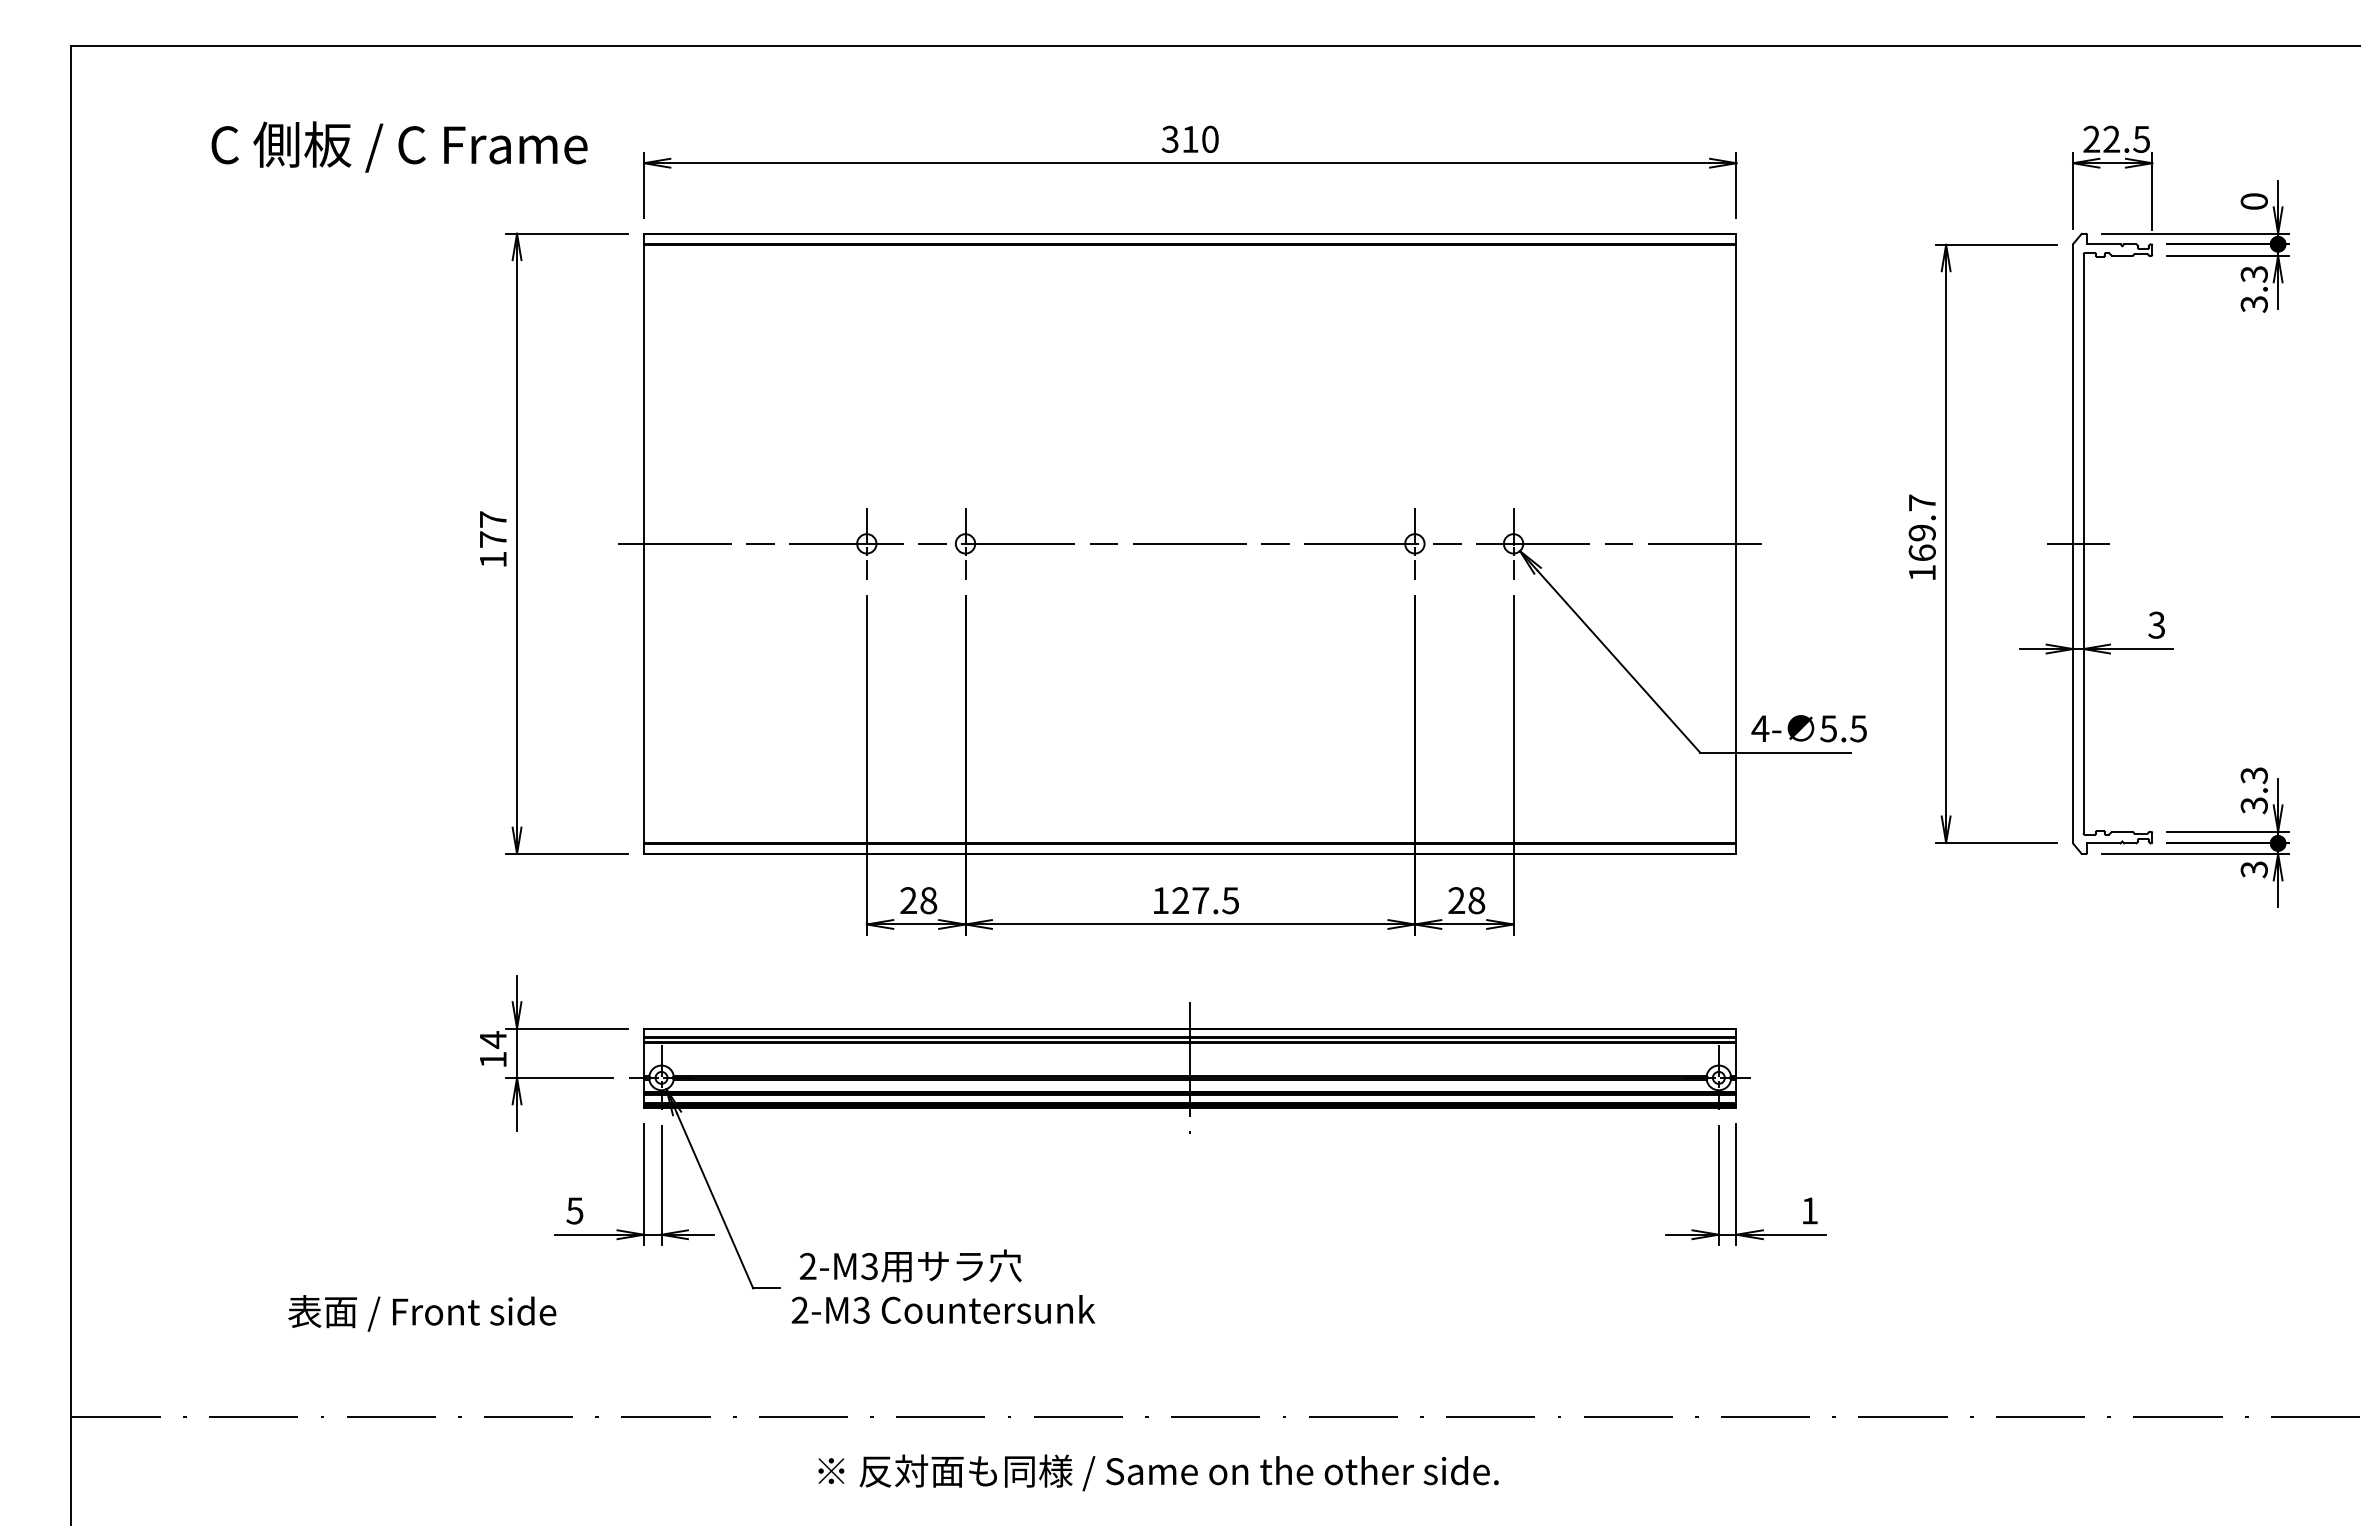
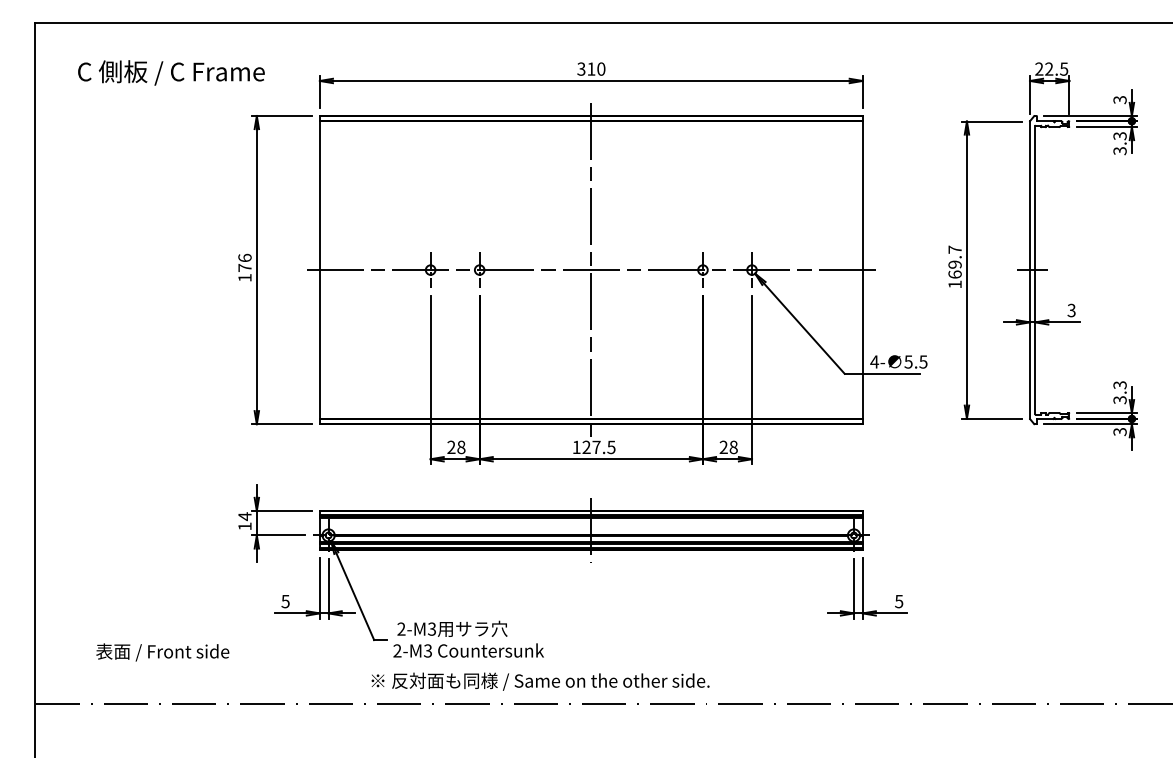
text: (399, 146) -> (171, 72), moved
text: (2253, 202) -> (1119, 100), 0 -> 3
text: (492, 518) -> (244, 257), 177 -> 176
line: (1190, 542) -> (591, 269), added
text: (1810, 1210) -> (899, 601), 1 -> 5
text: (421, 1313) -> (162, 652), moved
text: (1158, 1472) -> (540, 681), moved

